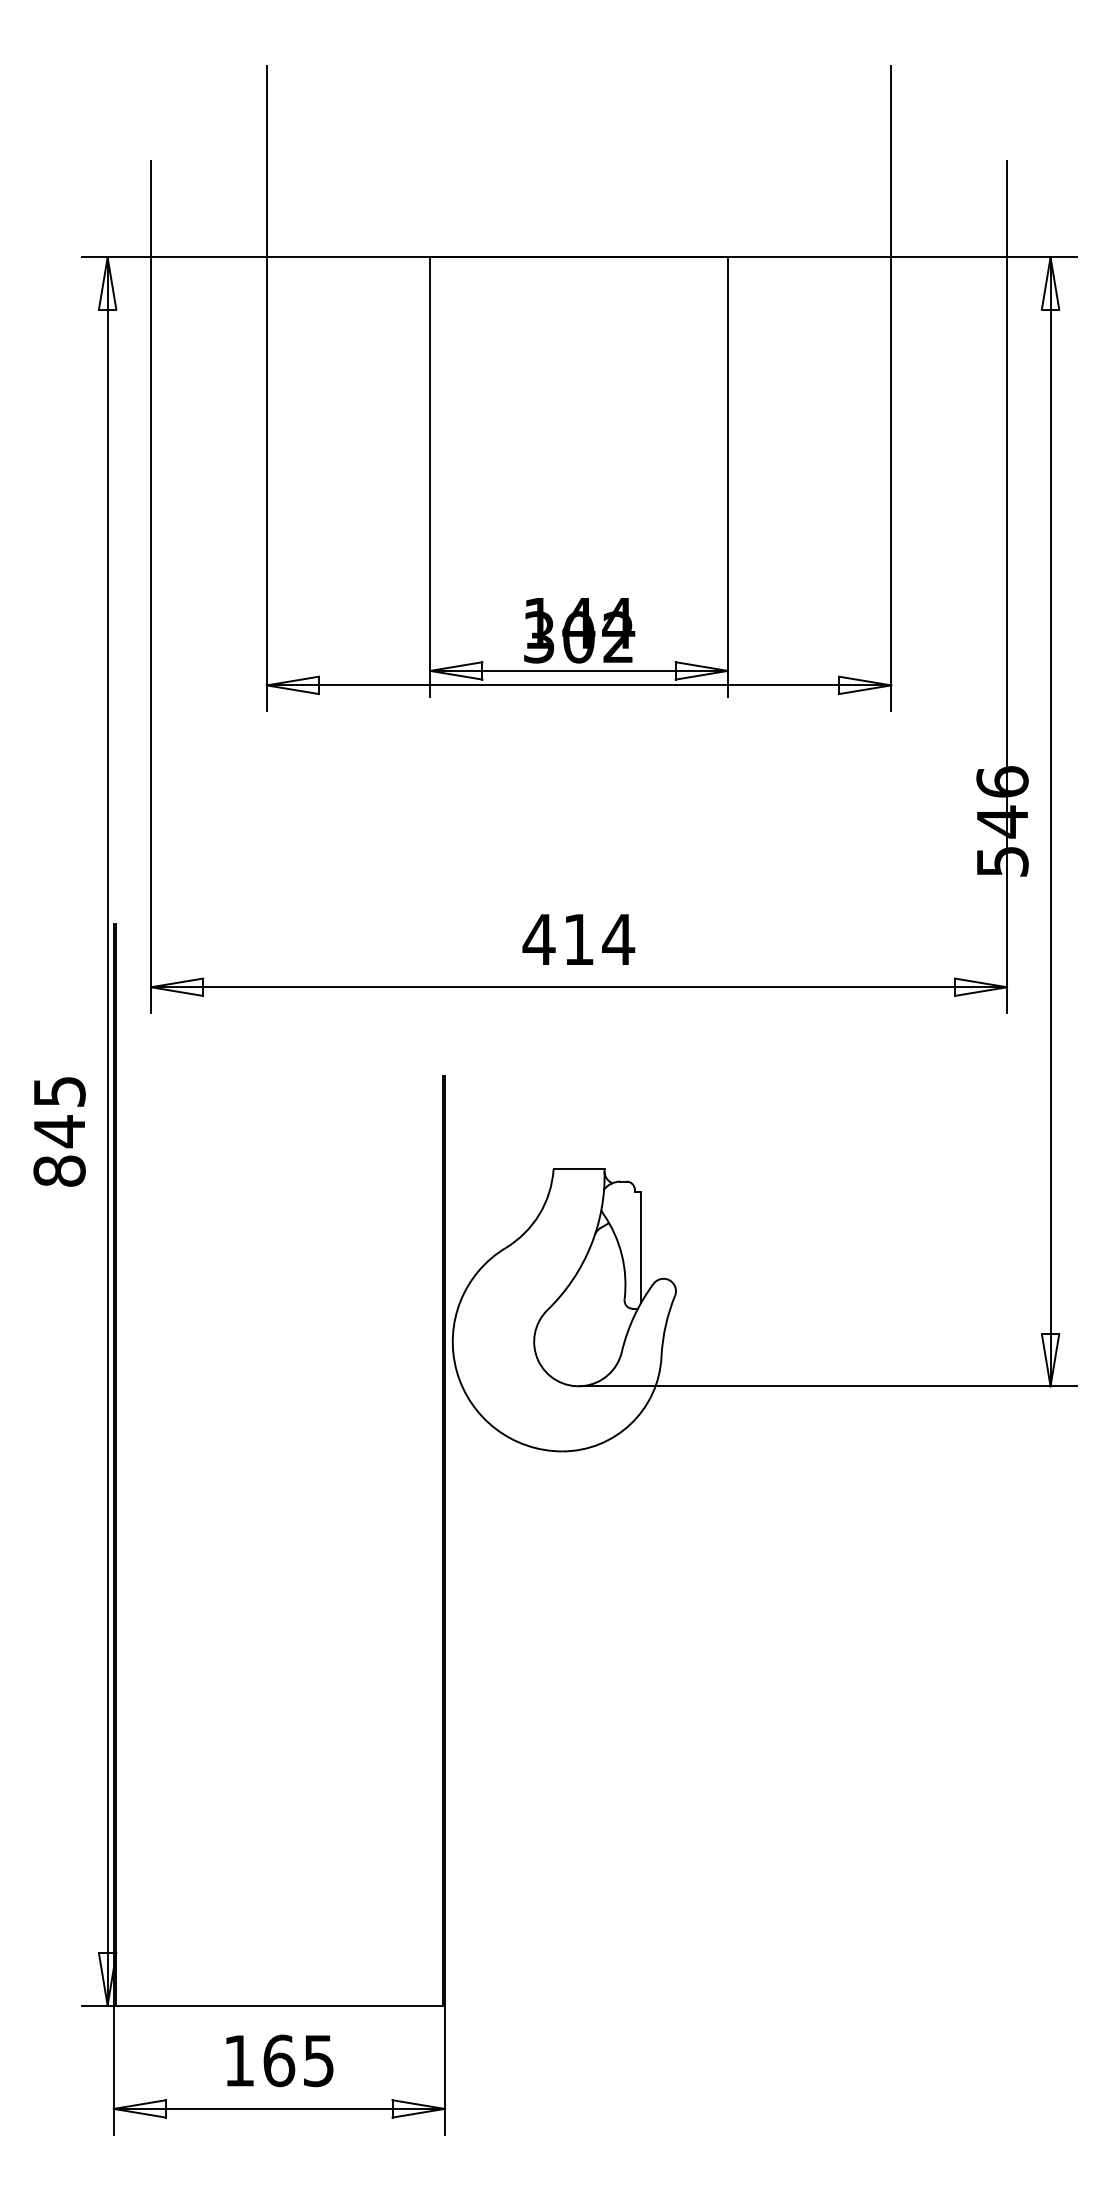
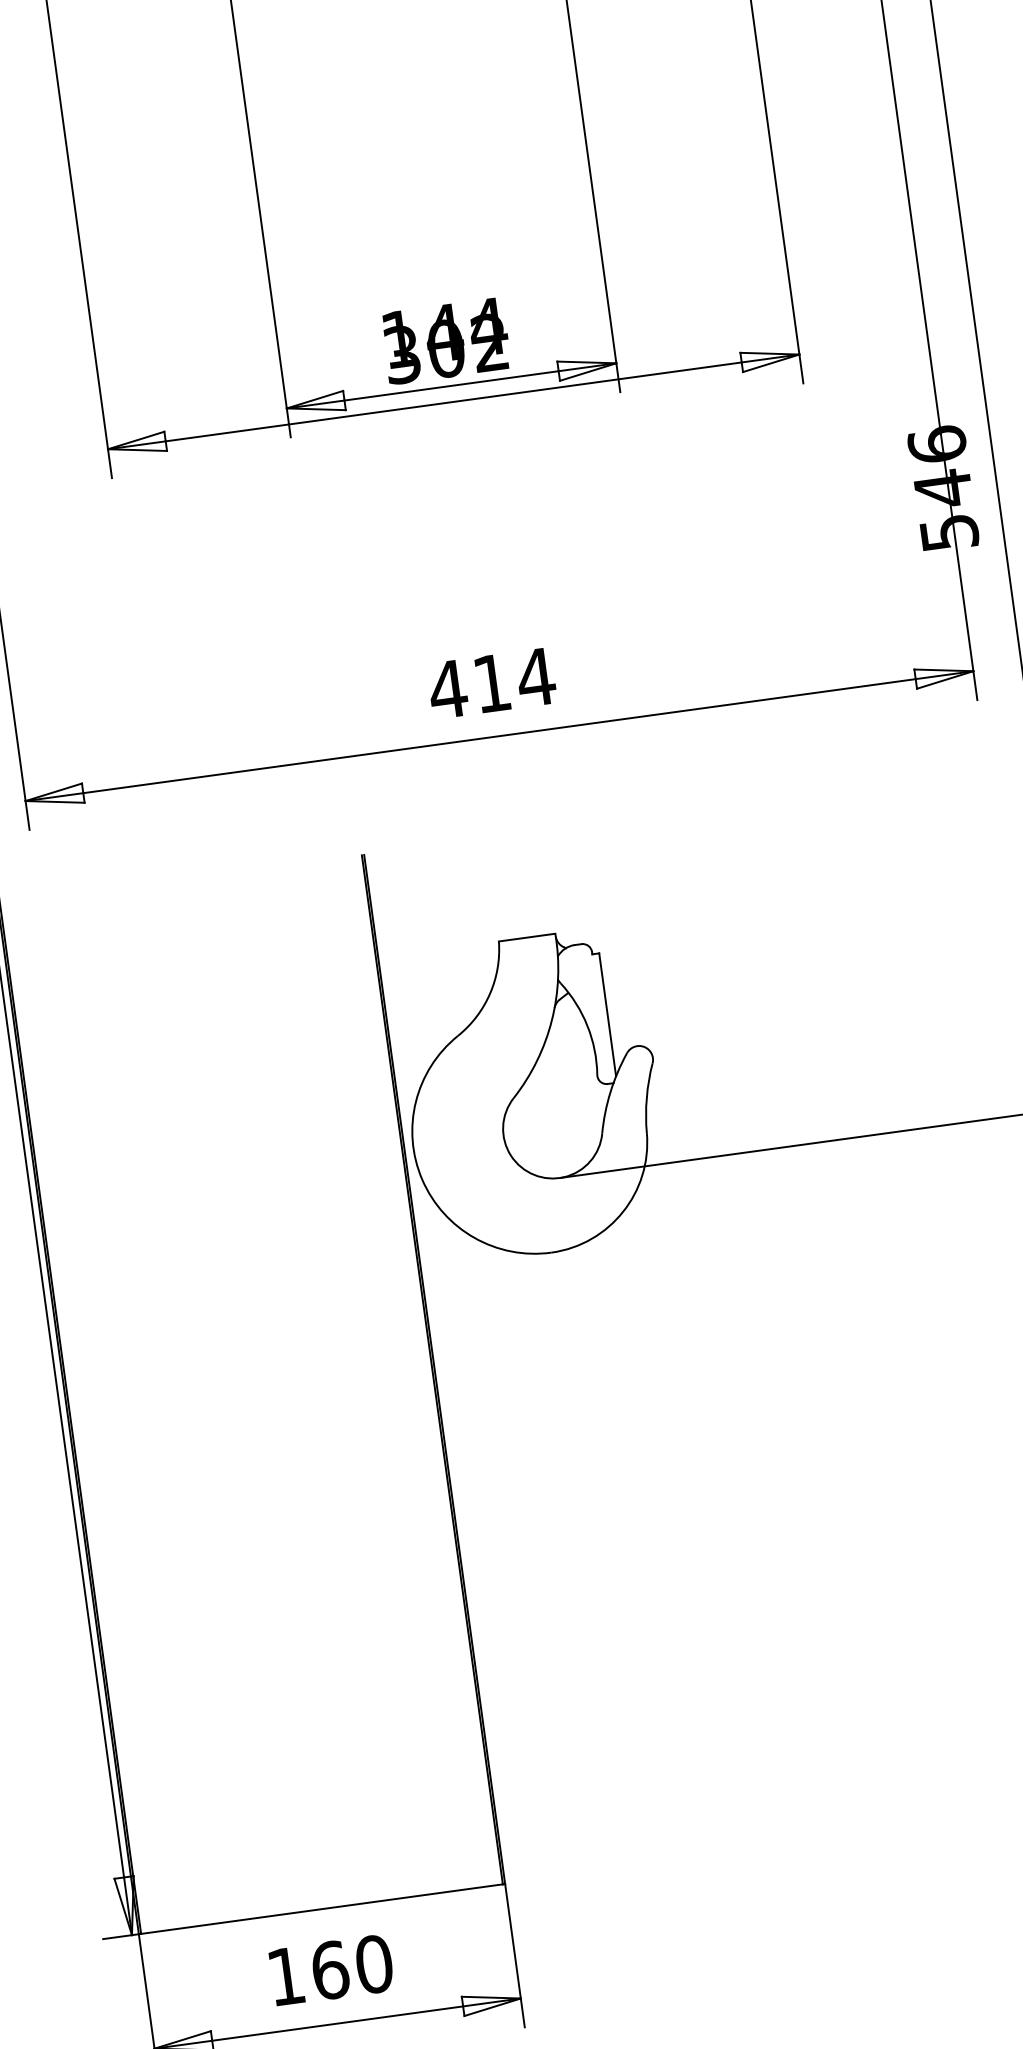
text: (318, 2060) -> (373, 1964), 165 -> 160

